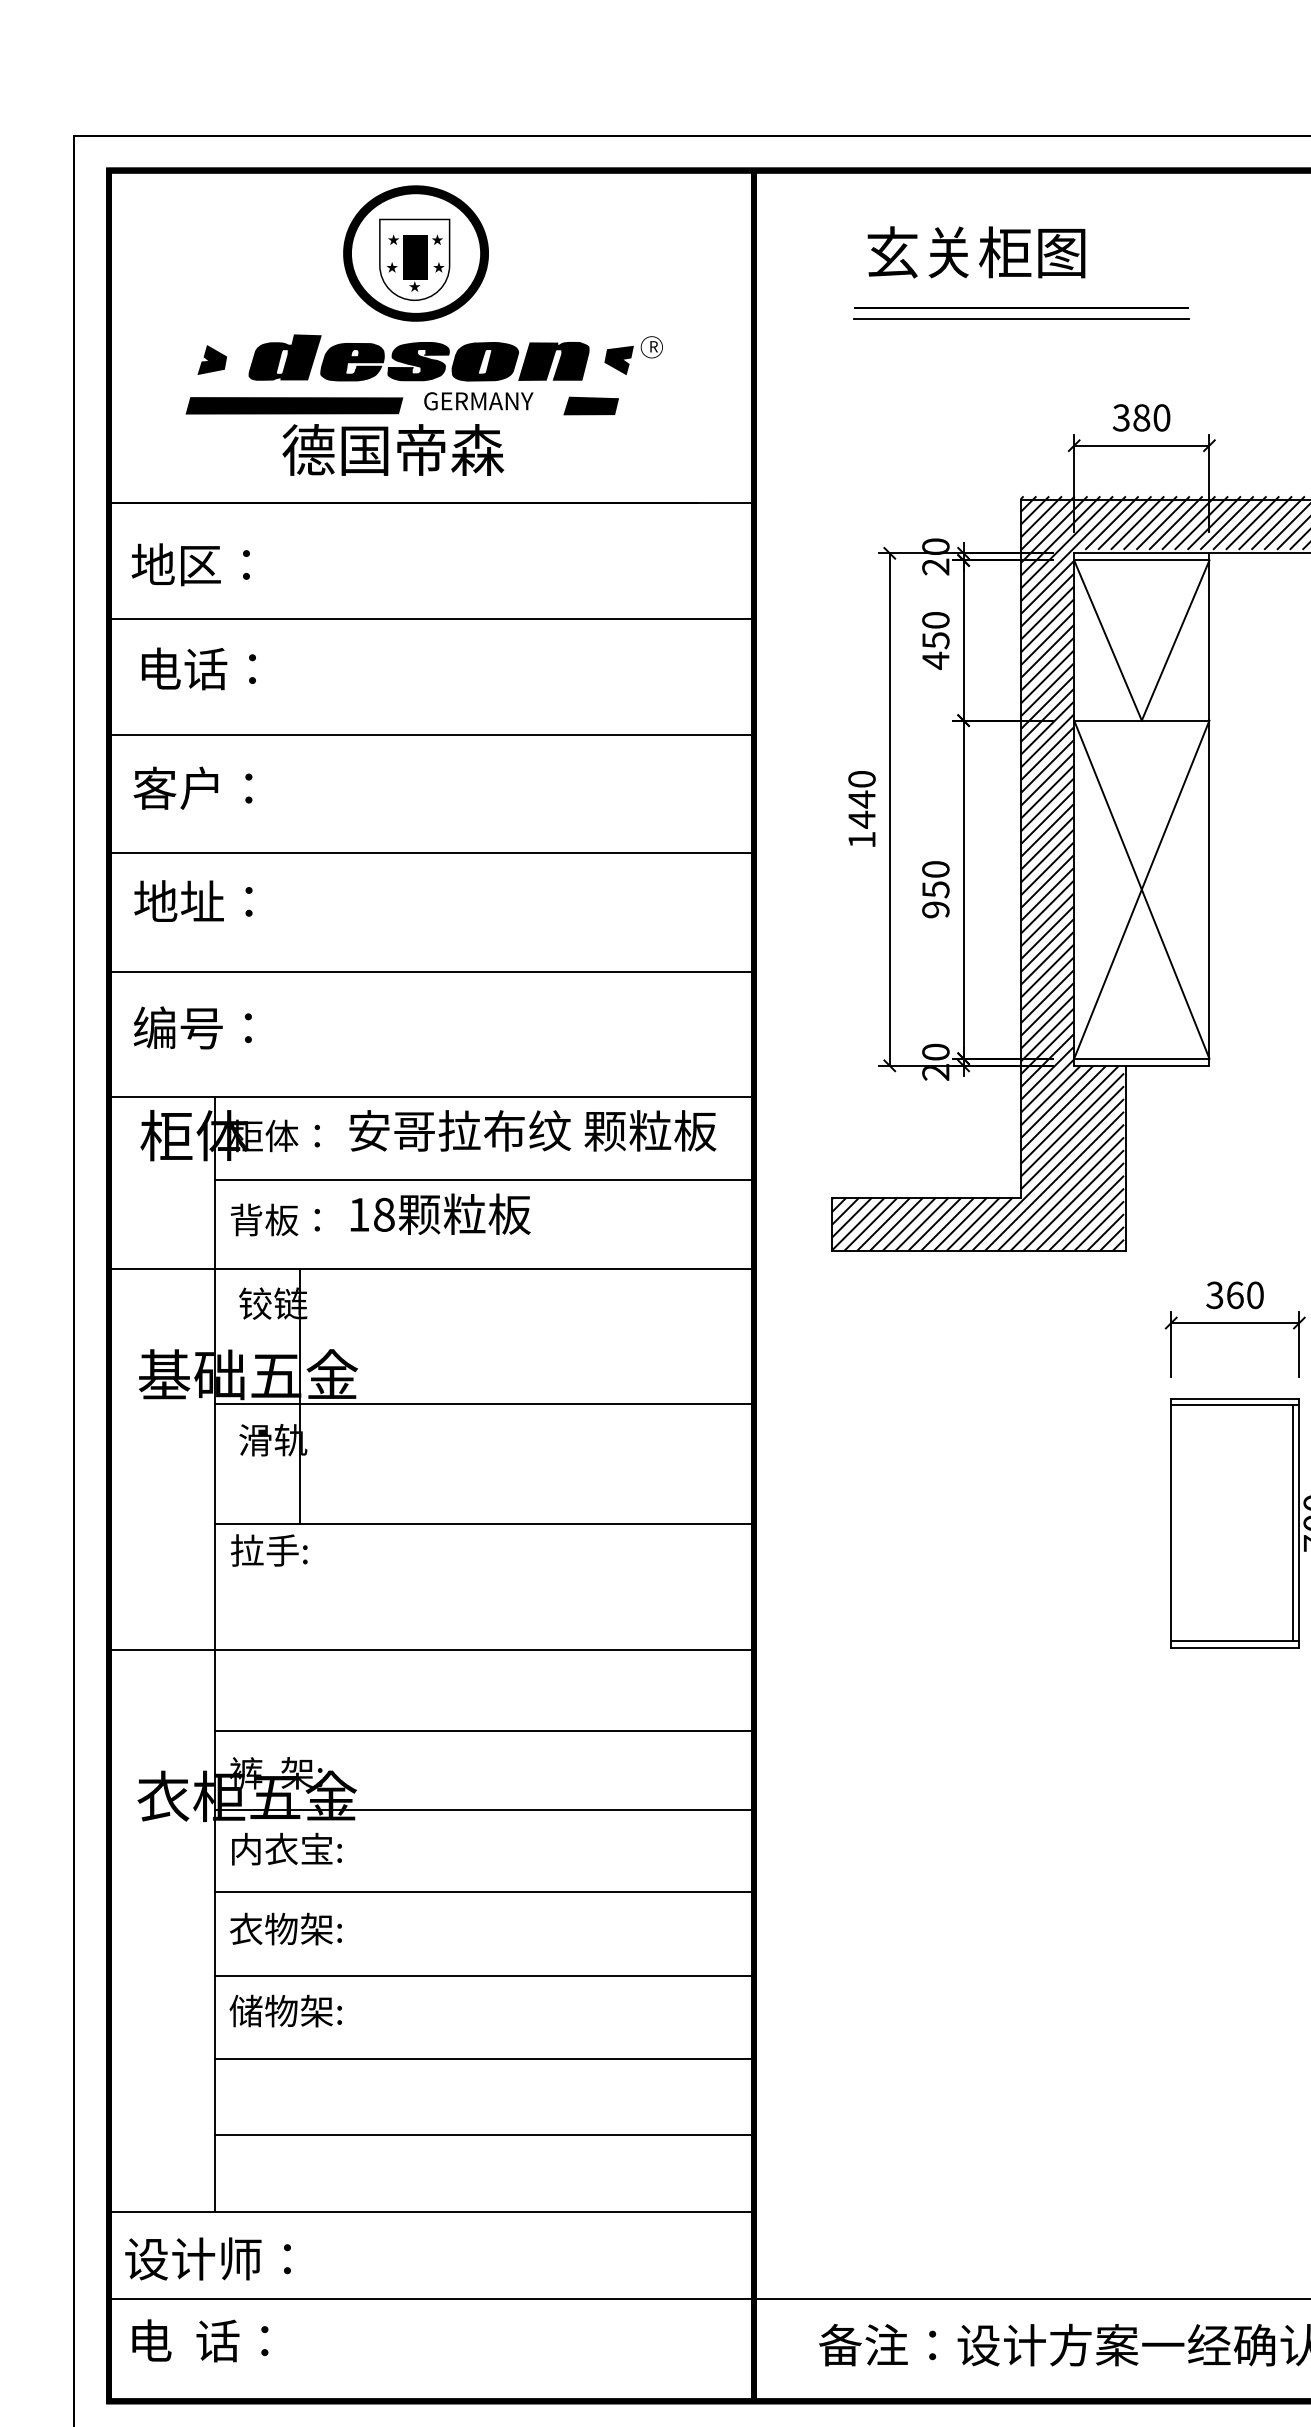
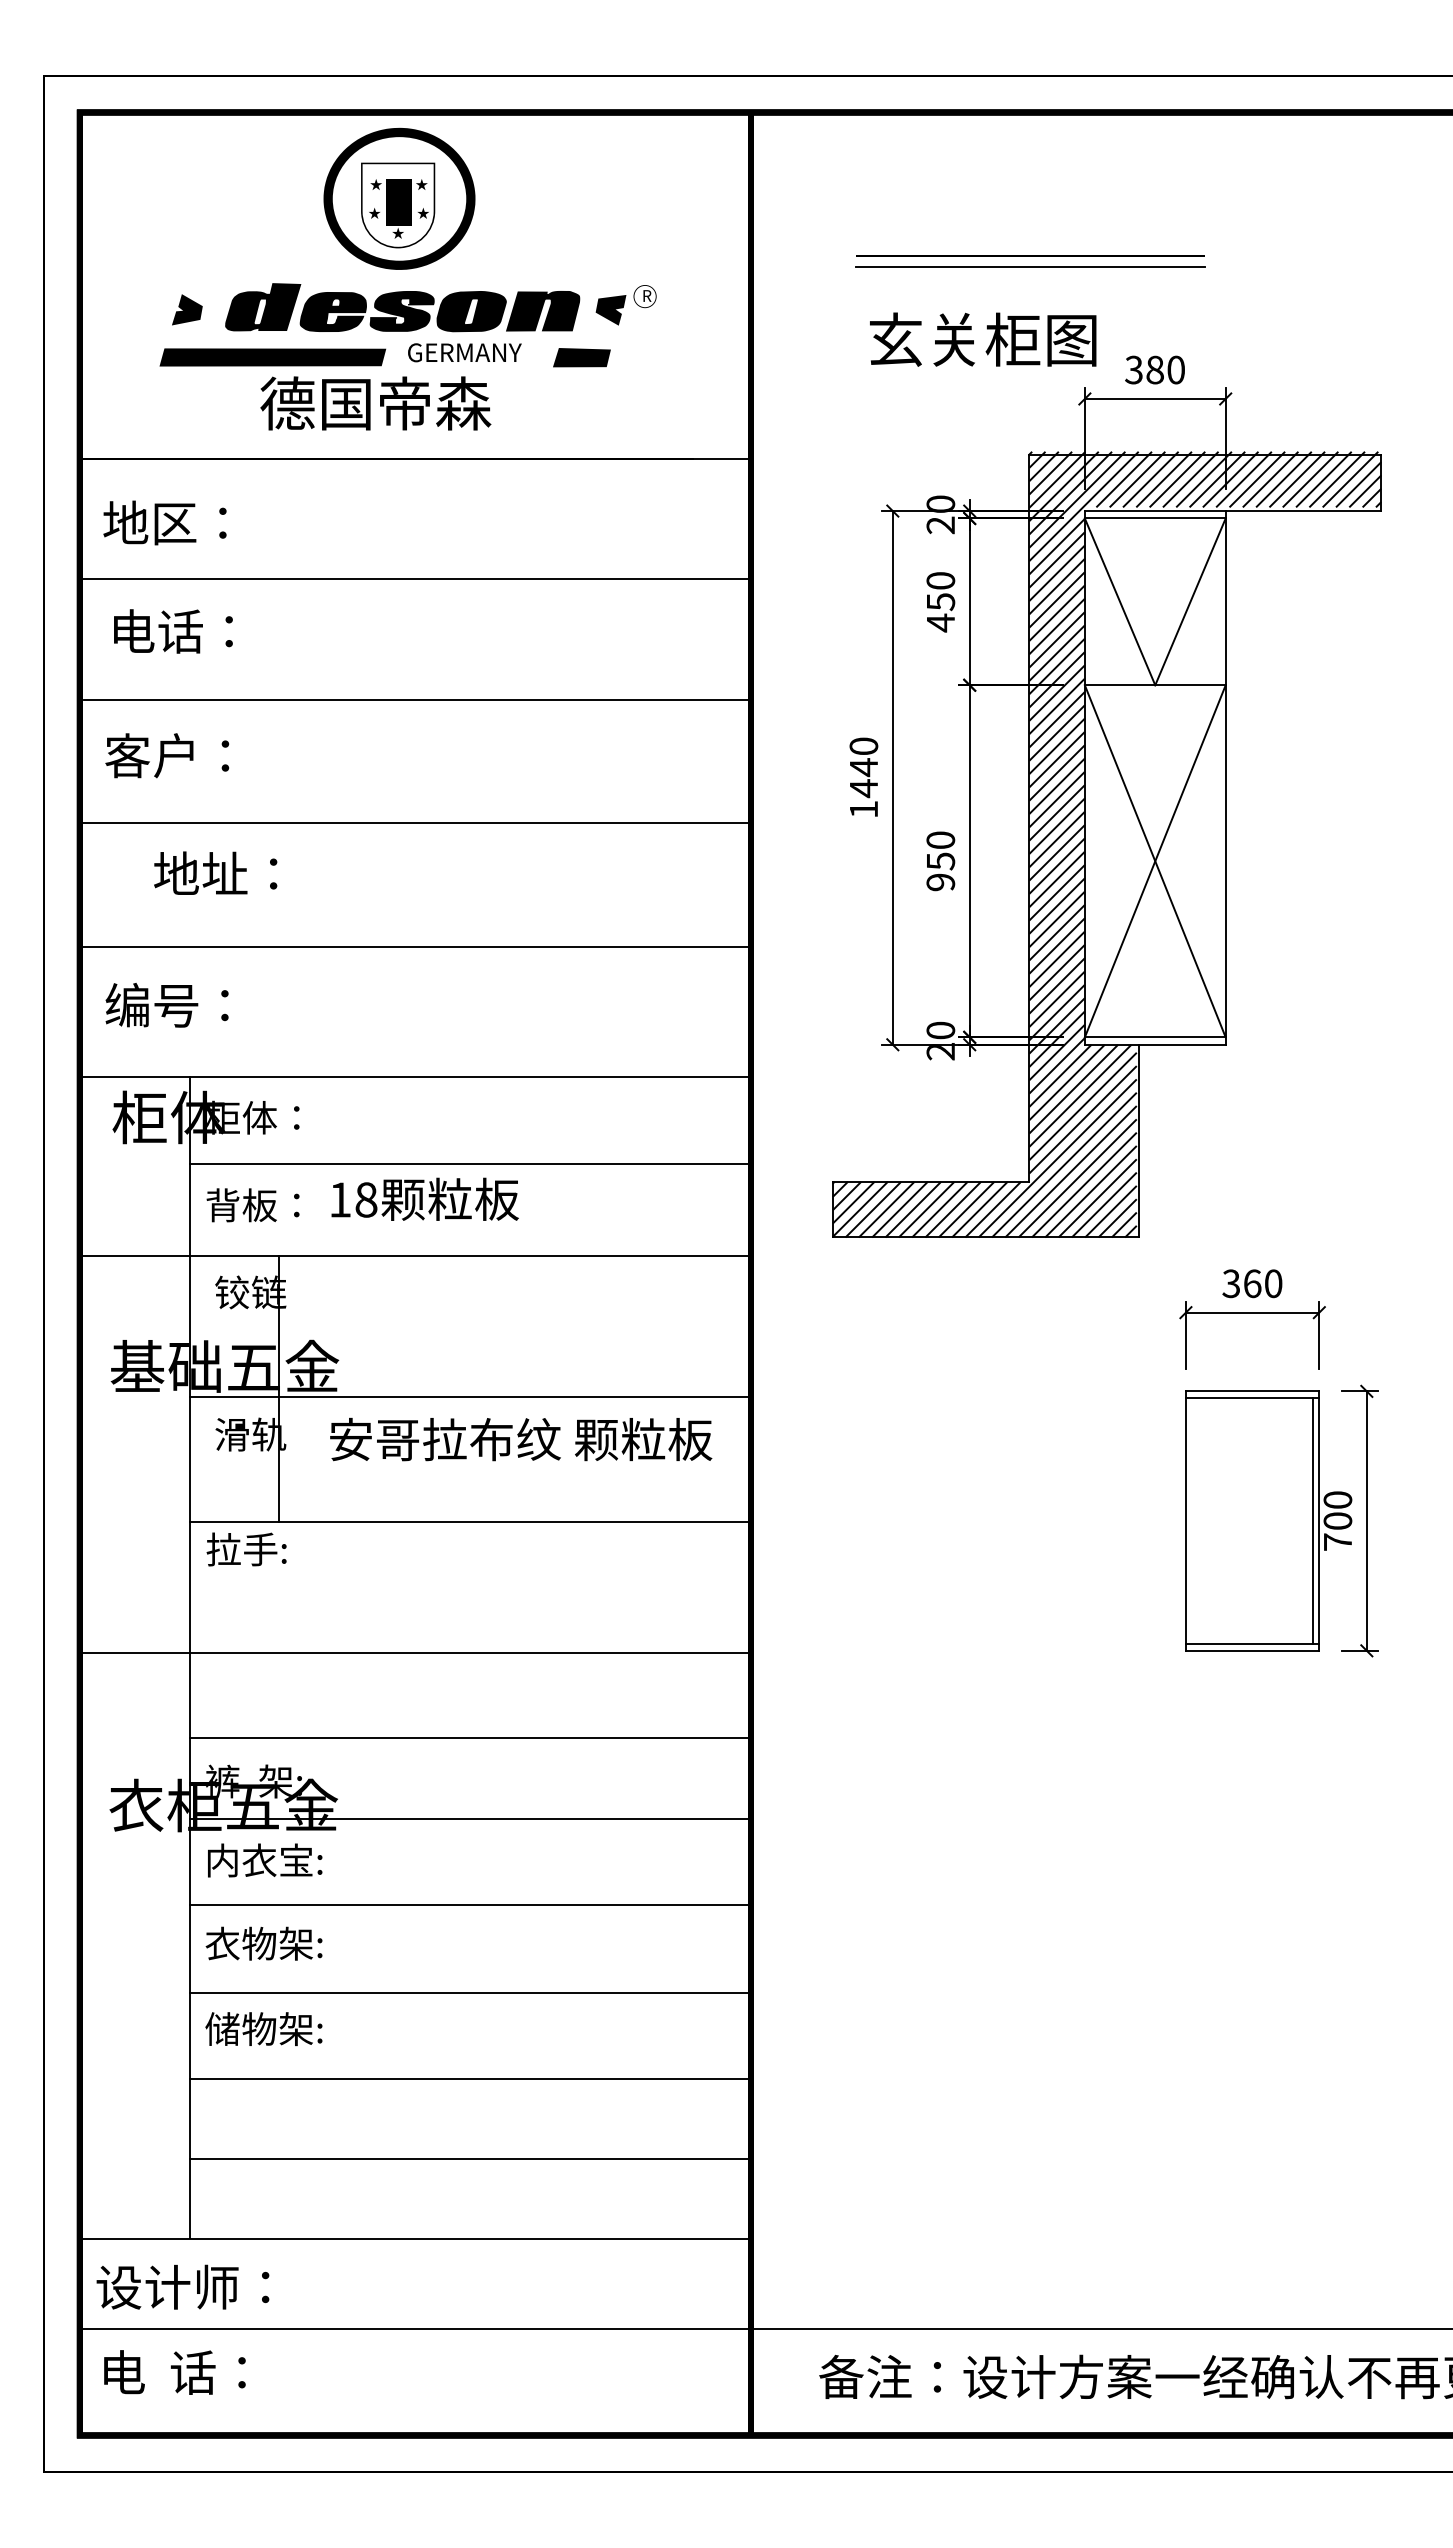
text: (976, 252) -> (983, 339), moved
text: (193, 900) -> (215, 872), moved
text: (533, 1130) -> (521, 1439), moved

